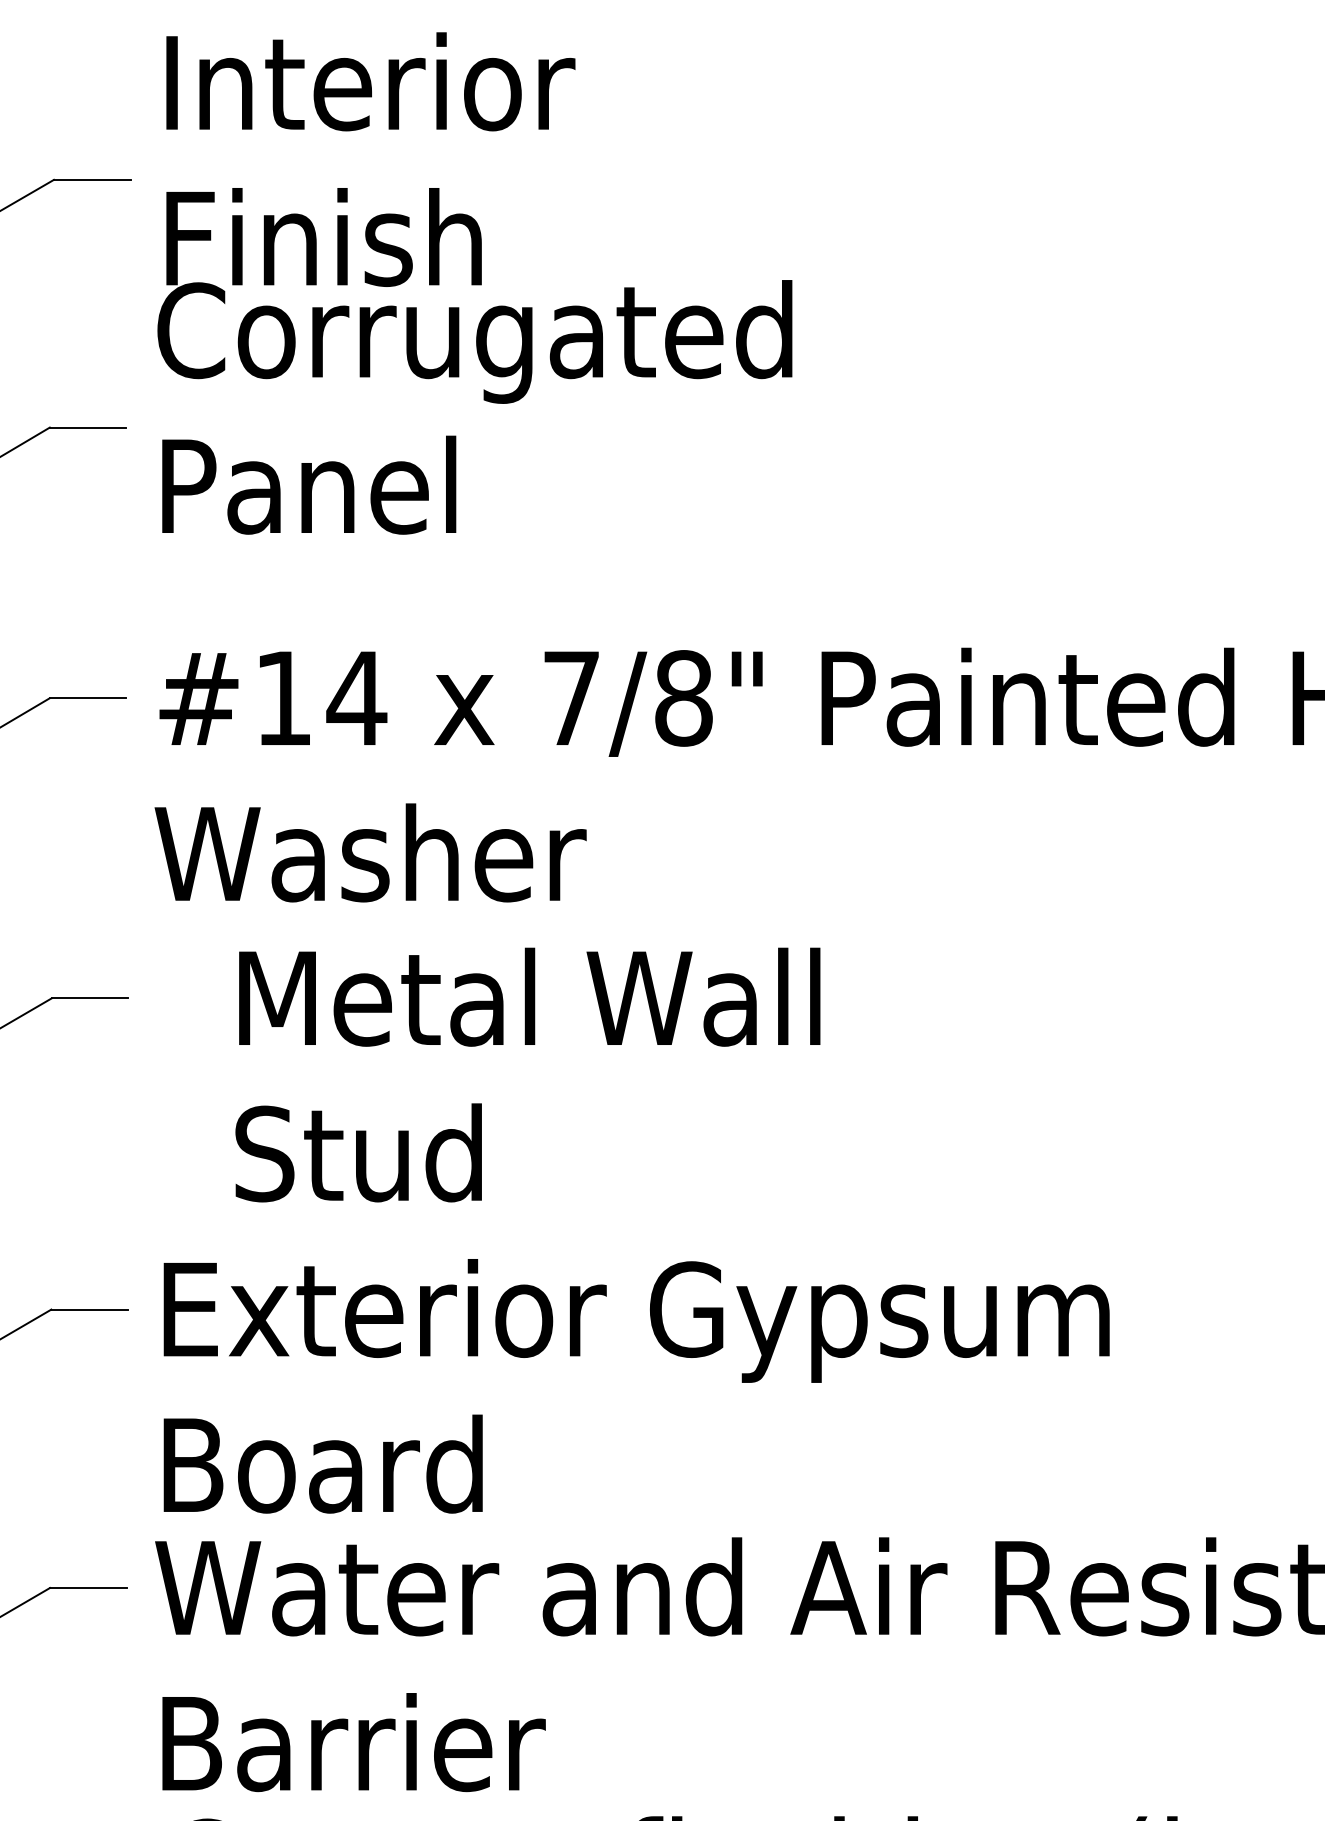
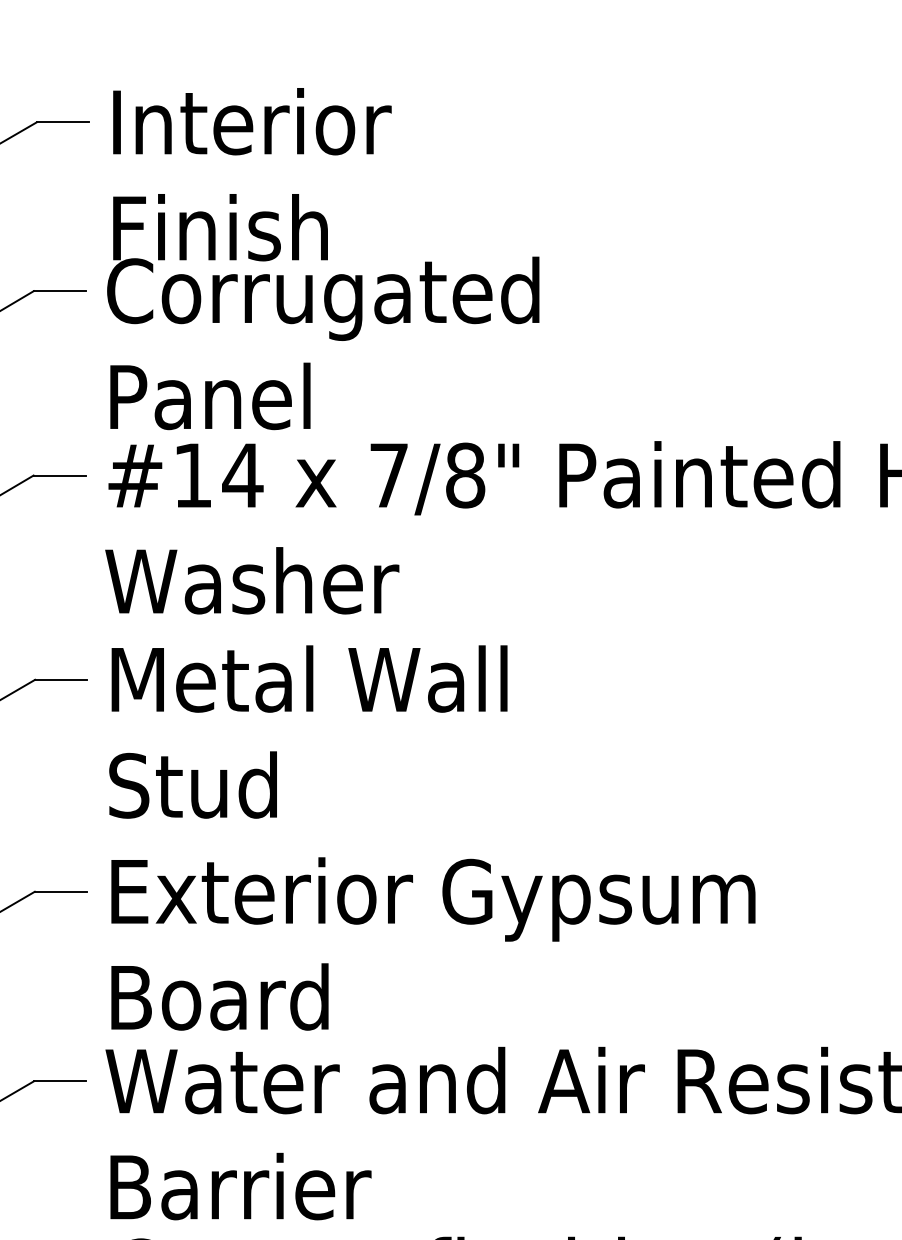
text: (475, 284) -> (323, 259), moved
text: (528, 1074) -> (308, 731), moved

